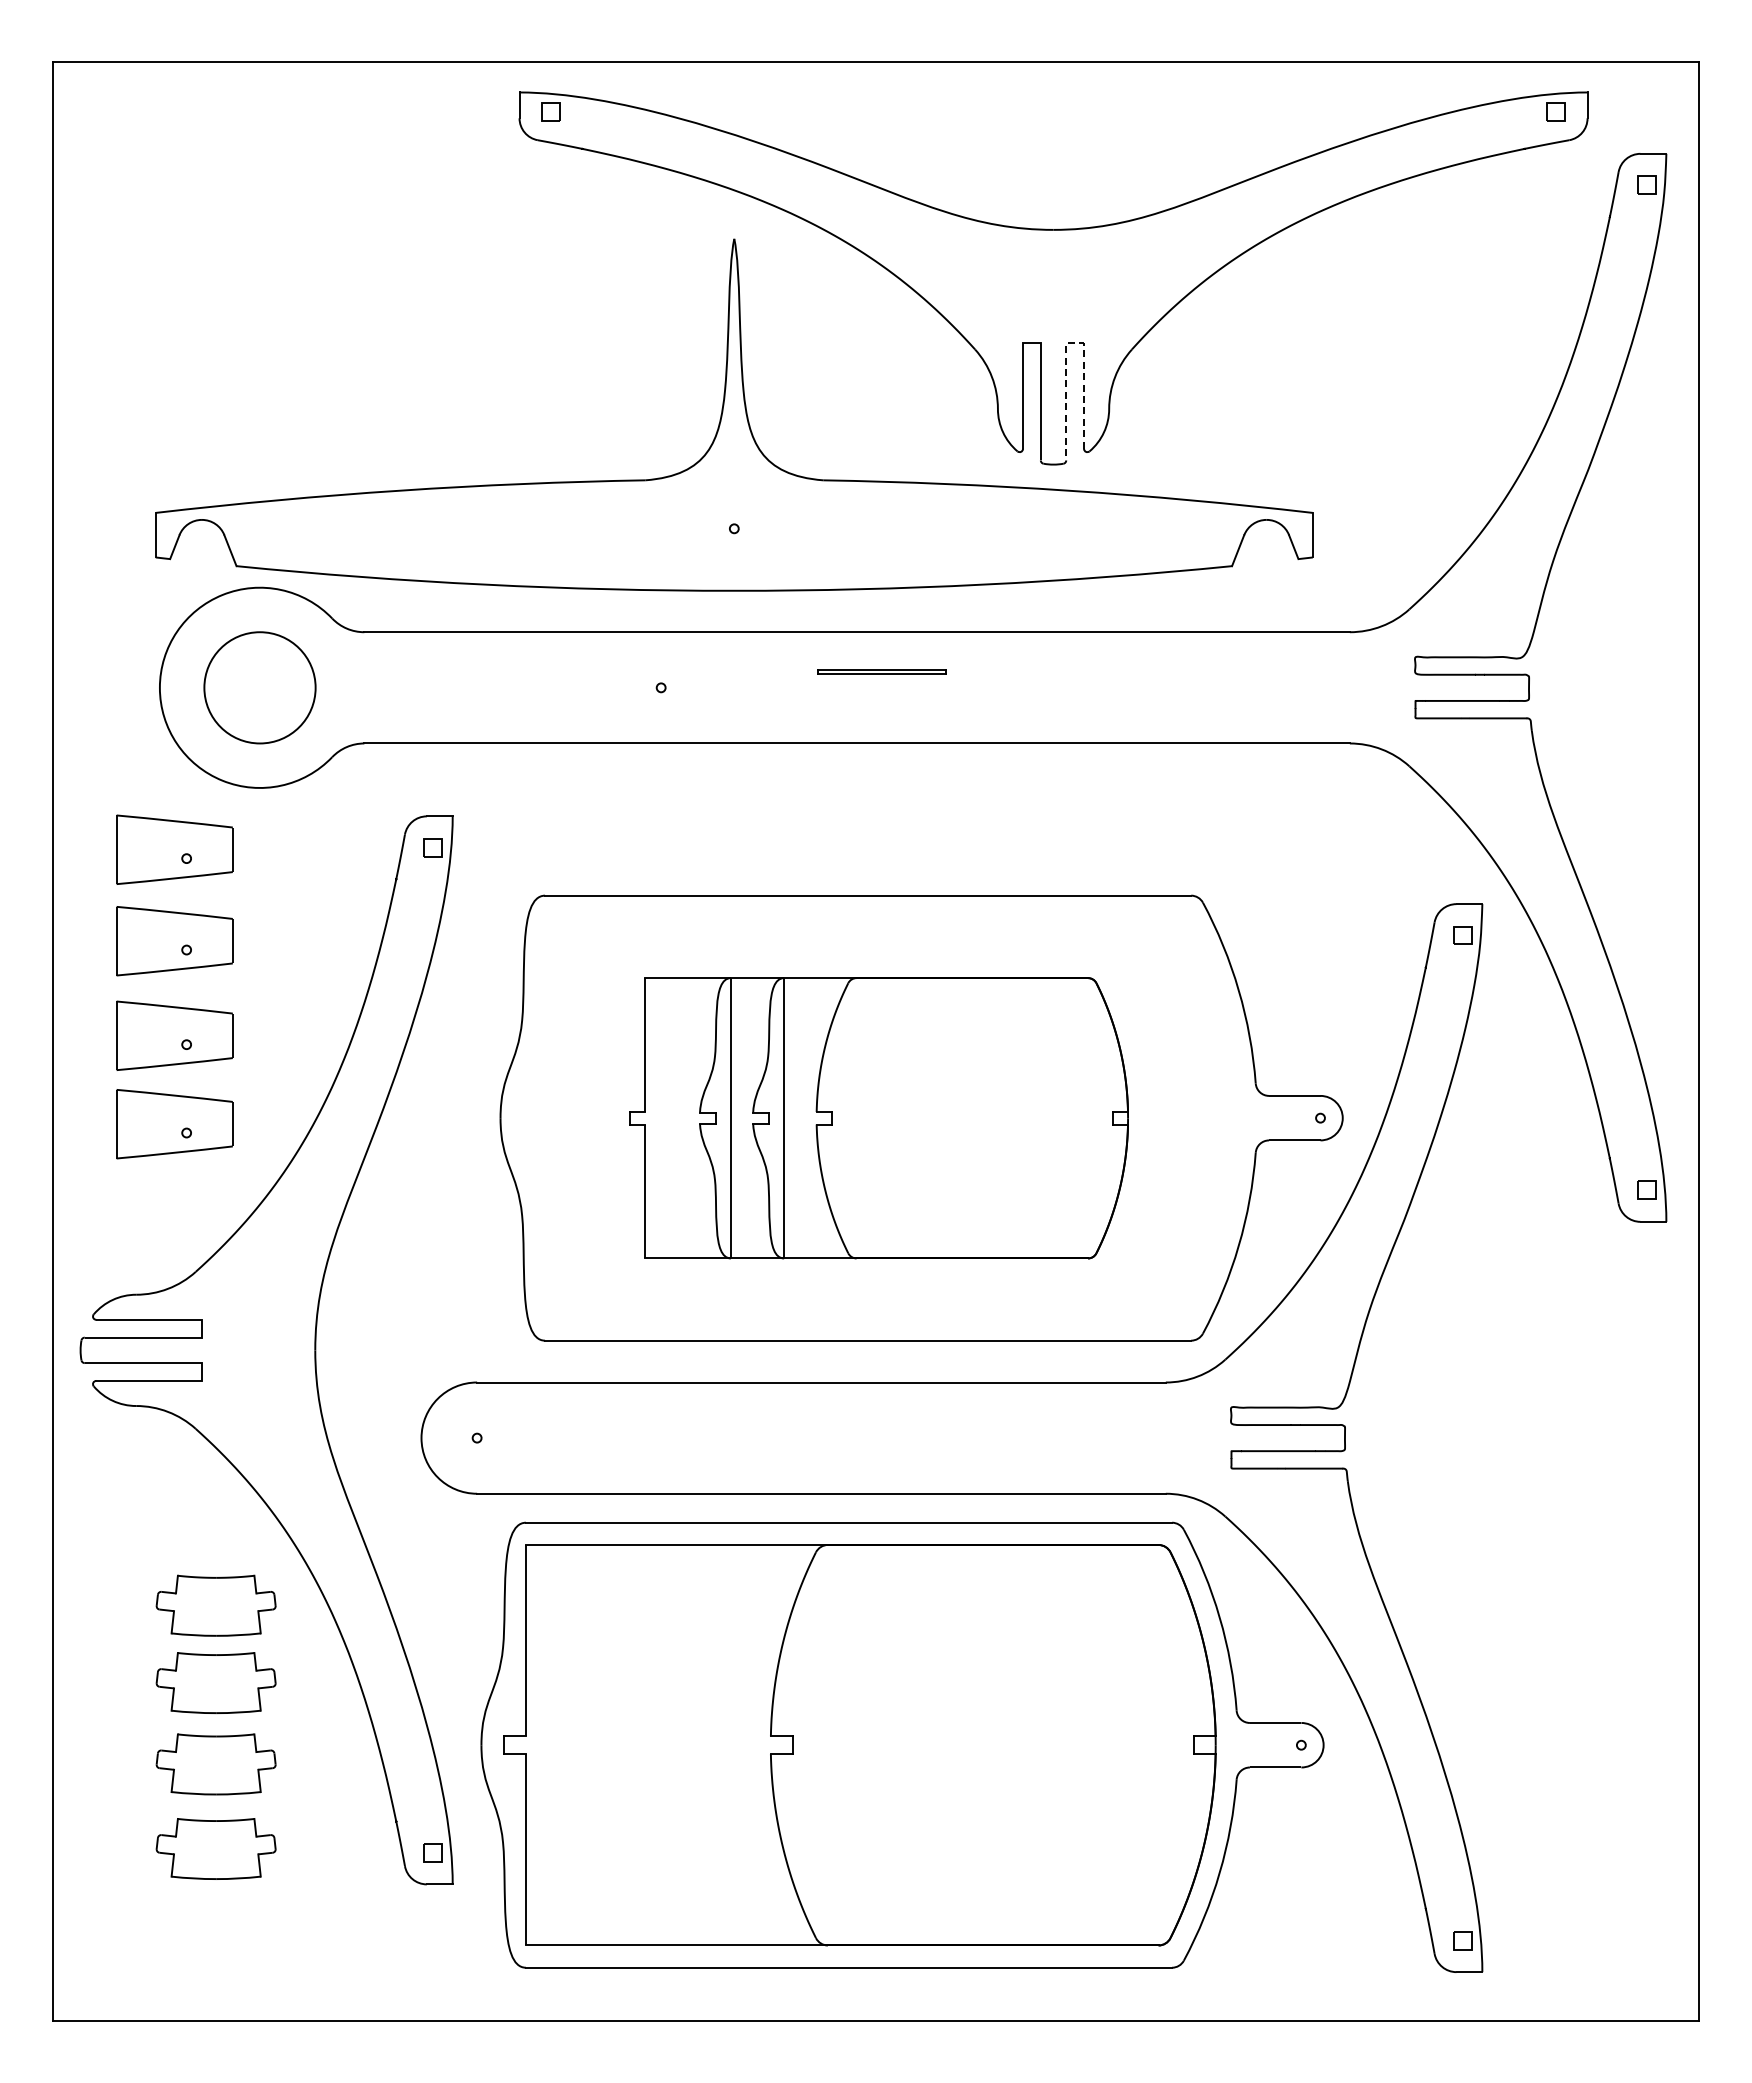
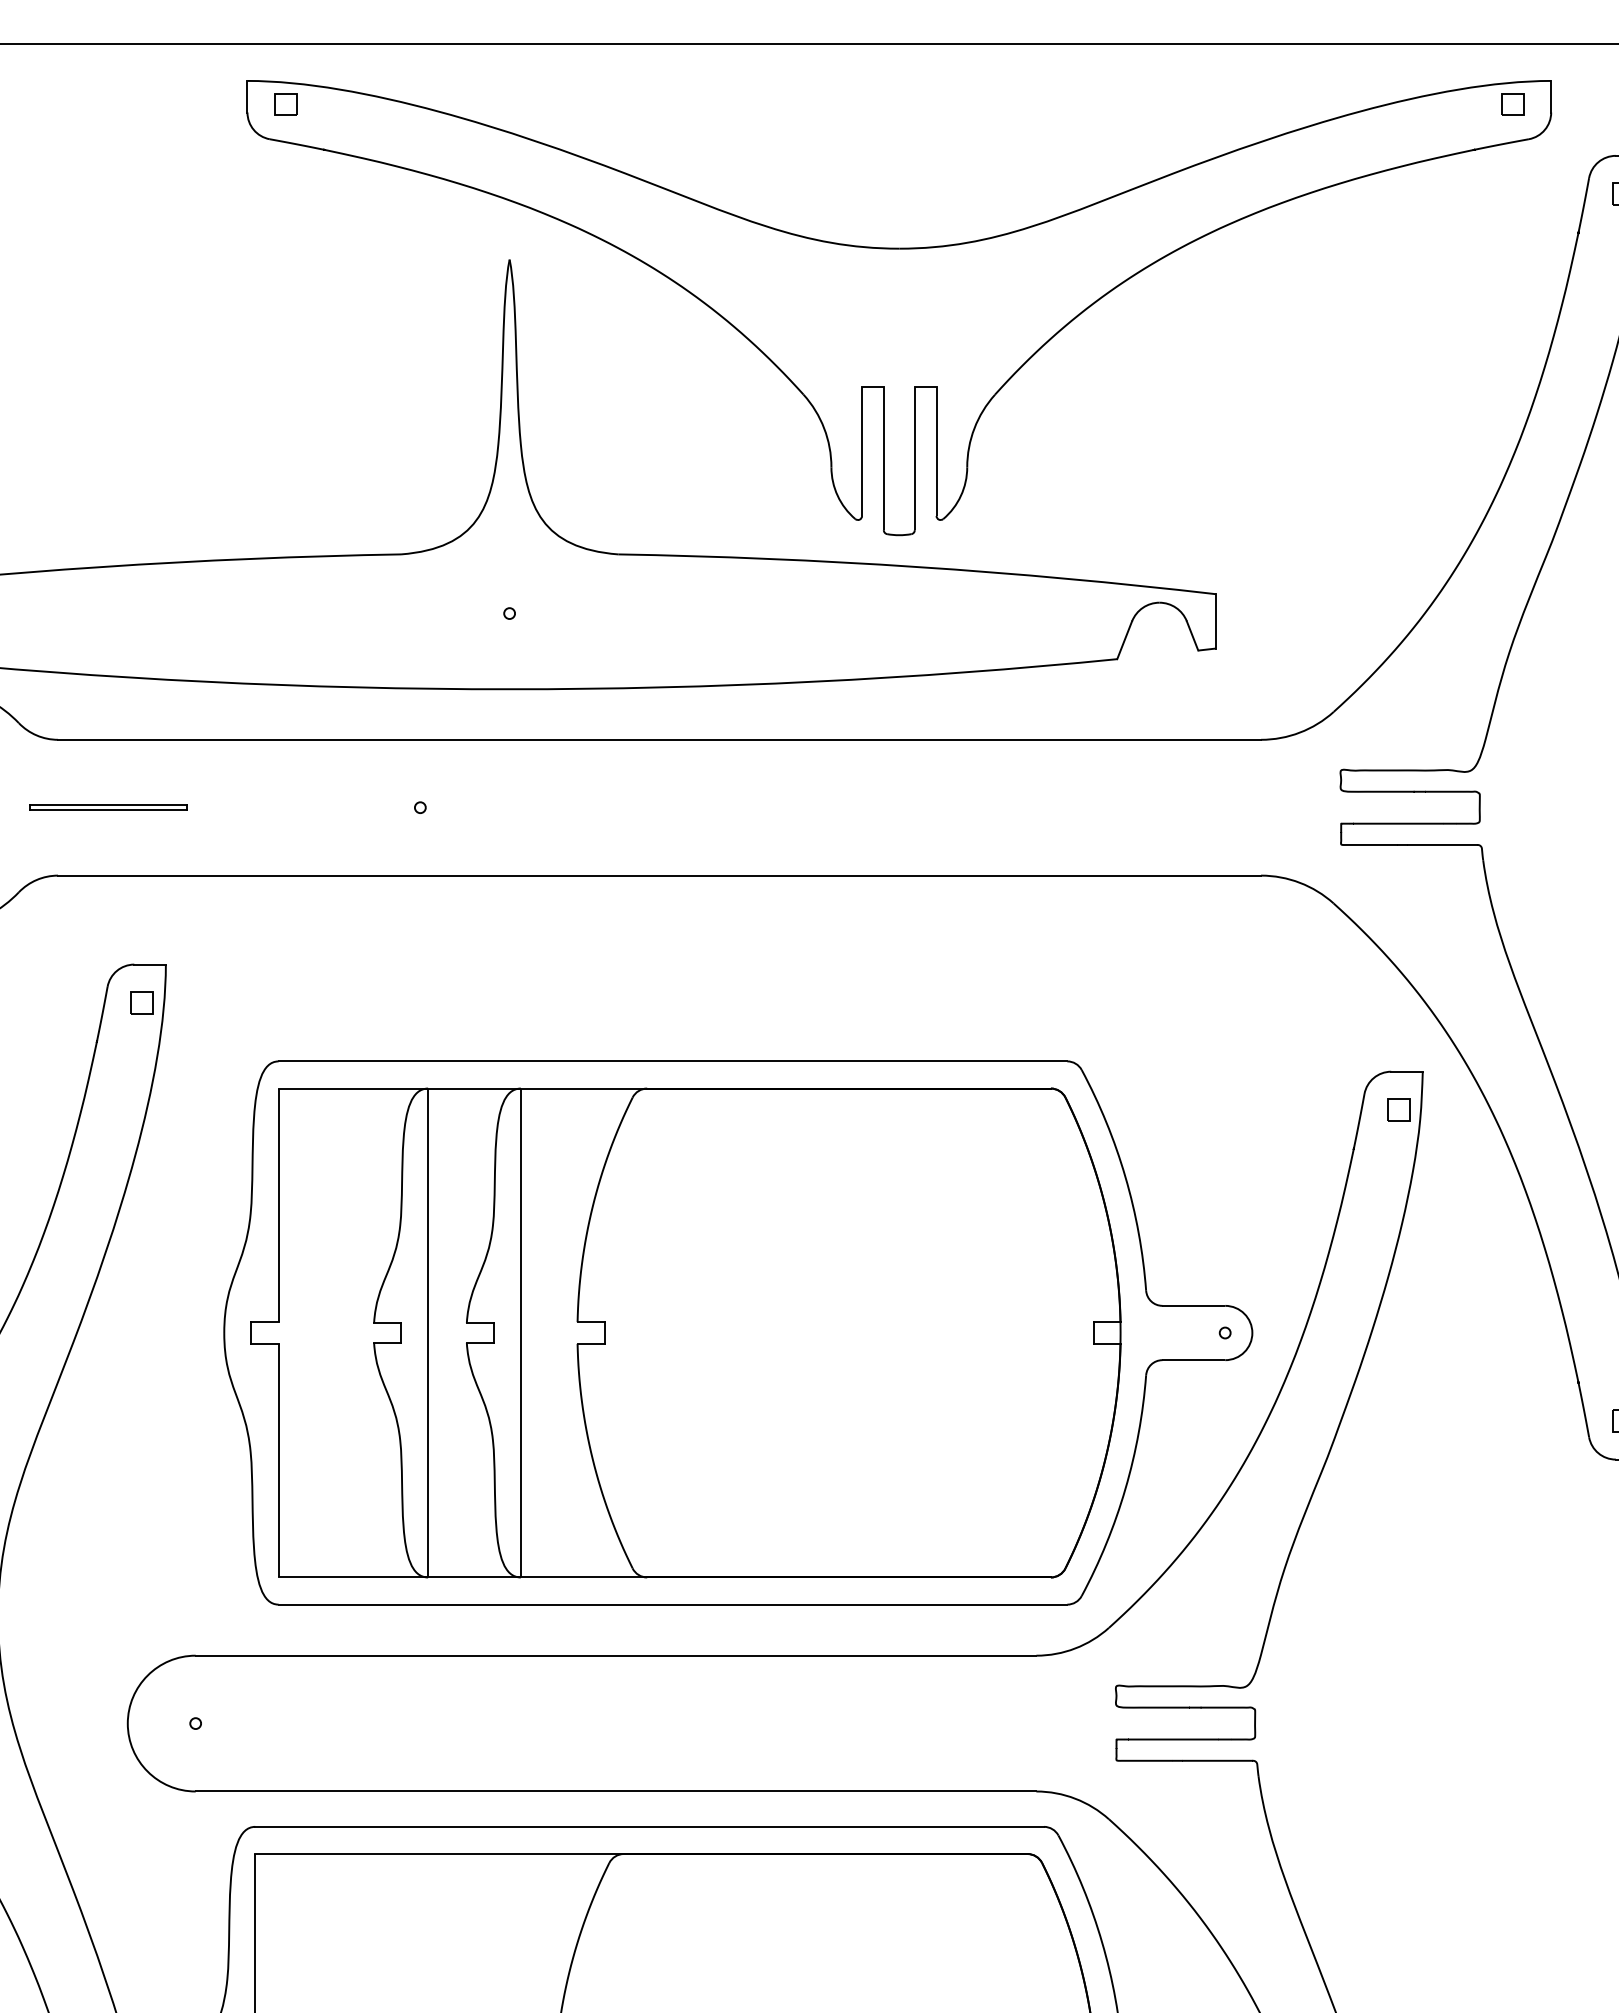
line: (1069, 343) -> (918, 387), dashed -> solid
part: (881, 671) -> (108, 807), moved
part: (878, 1118) -> (685, 1333), size x1.43

